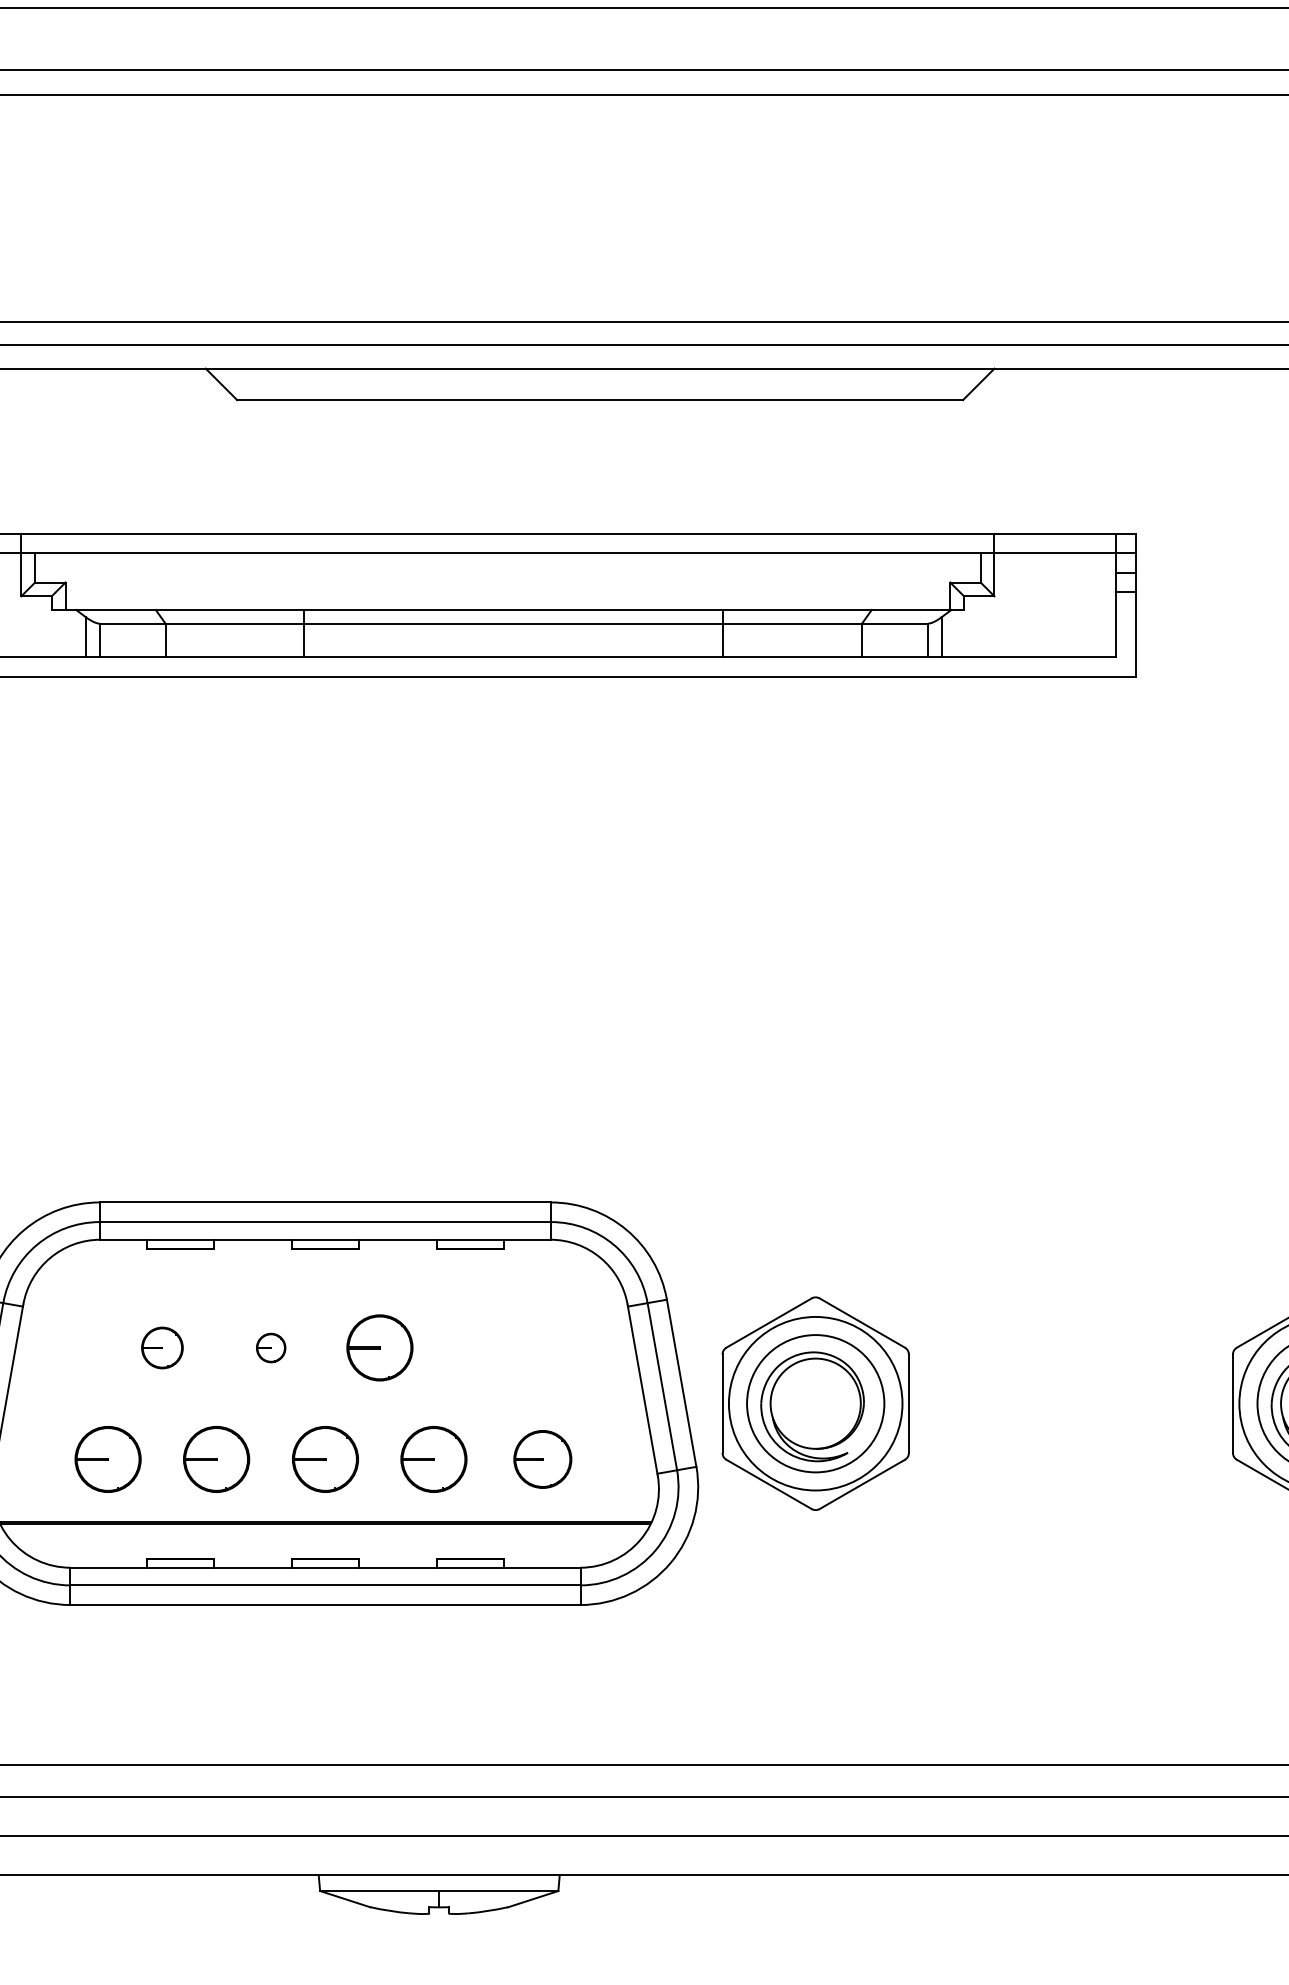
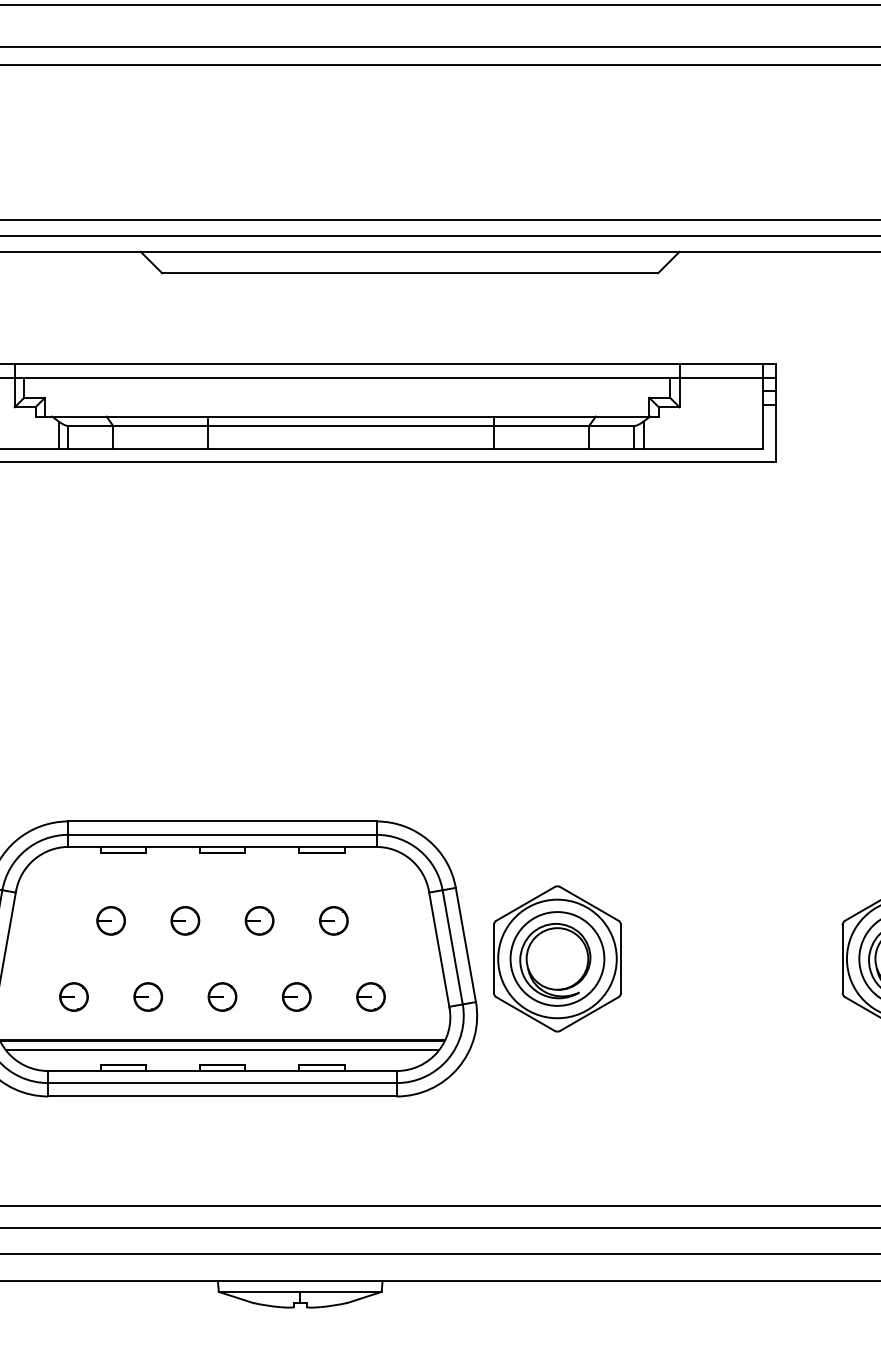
part: (271, 1347) -> (185, 920), size x1.43
part: (379, 1347) -> (259, 920), size x0.62
part: (487, 1347) -> (333, 920), added
part: (107, 1458) -> (73, 996), size x0.62
part: (217, 1458) -> (148, 996), size x0.62
part: (325, 1458) -> (222, 996), size x0.62
part: (433, 1458) -> (296, 996), size x0.62
part: (542, 1458) -> (370, 996), size x0.71
line: (325, 1537) -> (222, 1050), added

